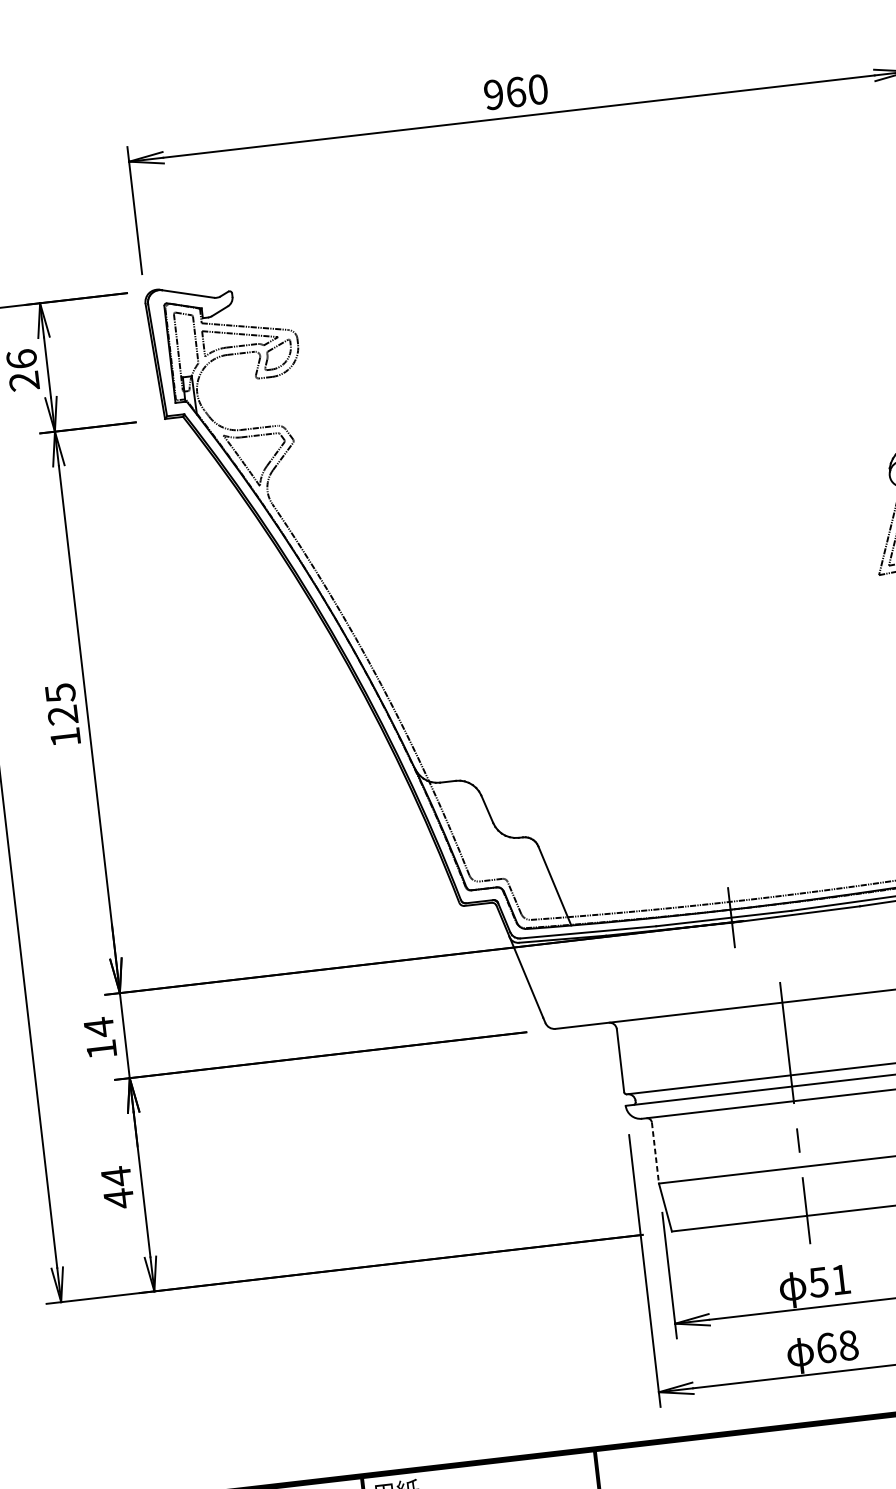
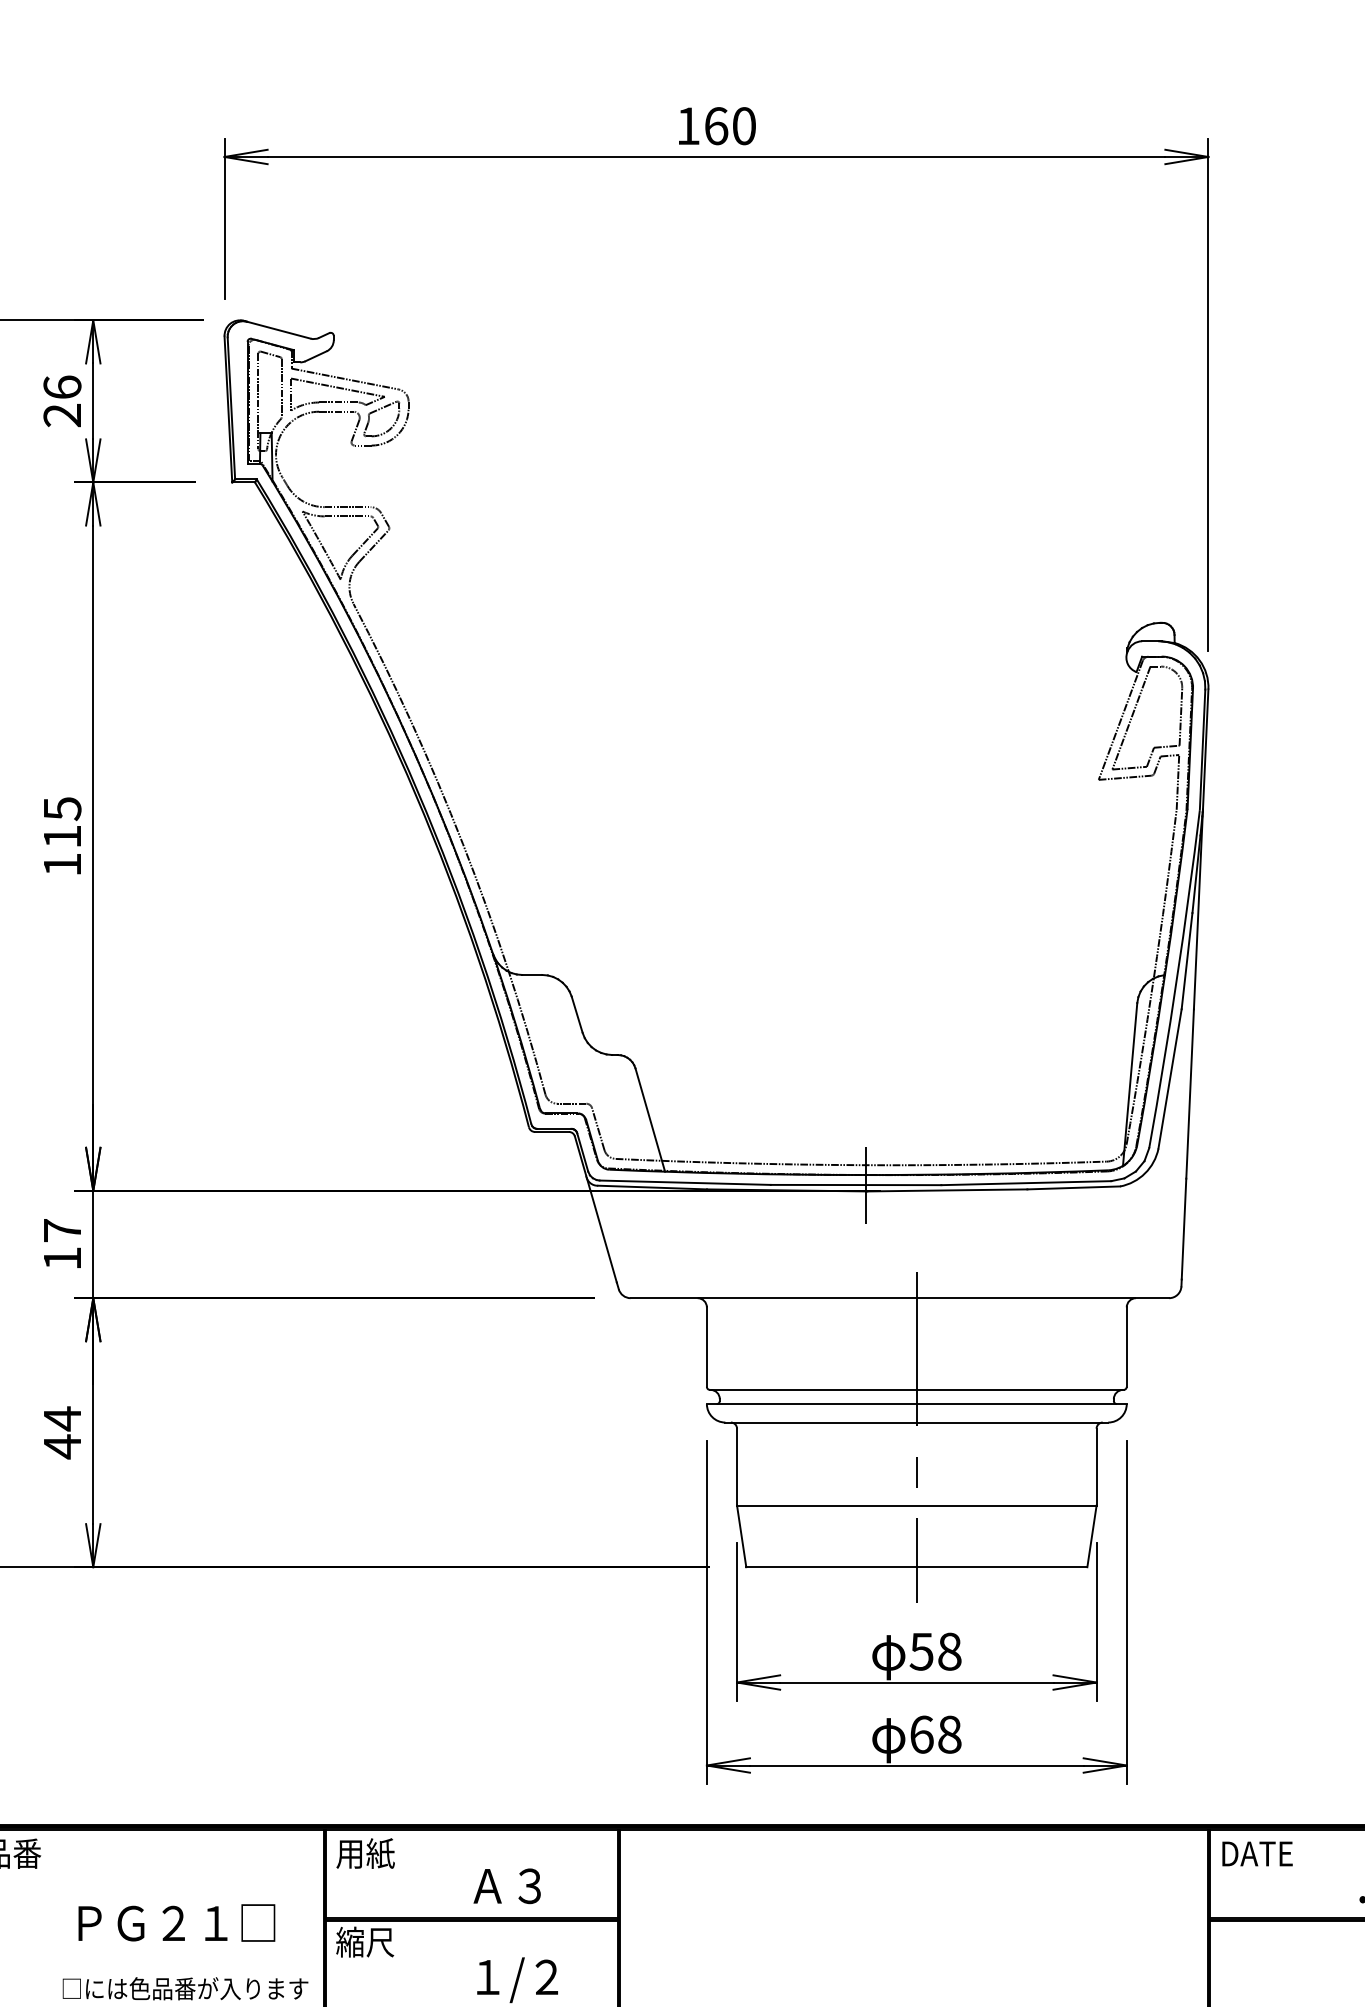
text: (493, 95) -> (687, 126), 960 -> 160
text: (62, 715) -> (61, 836), 125 -> 115
text: (99, 1027) -> (62, 1230), 14 -> 17
line: (655, 1153) -> (737, 1467), dashed -> solid
text: (840, 1279) -> (949, 1651), 51 -> 58

